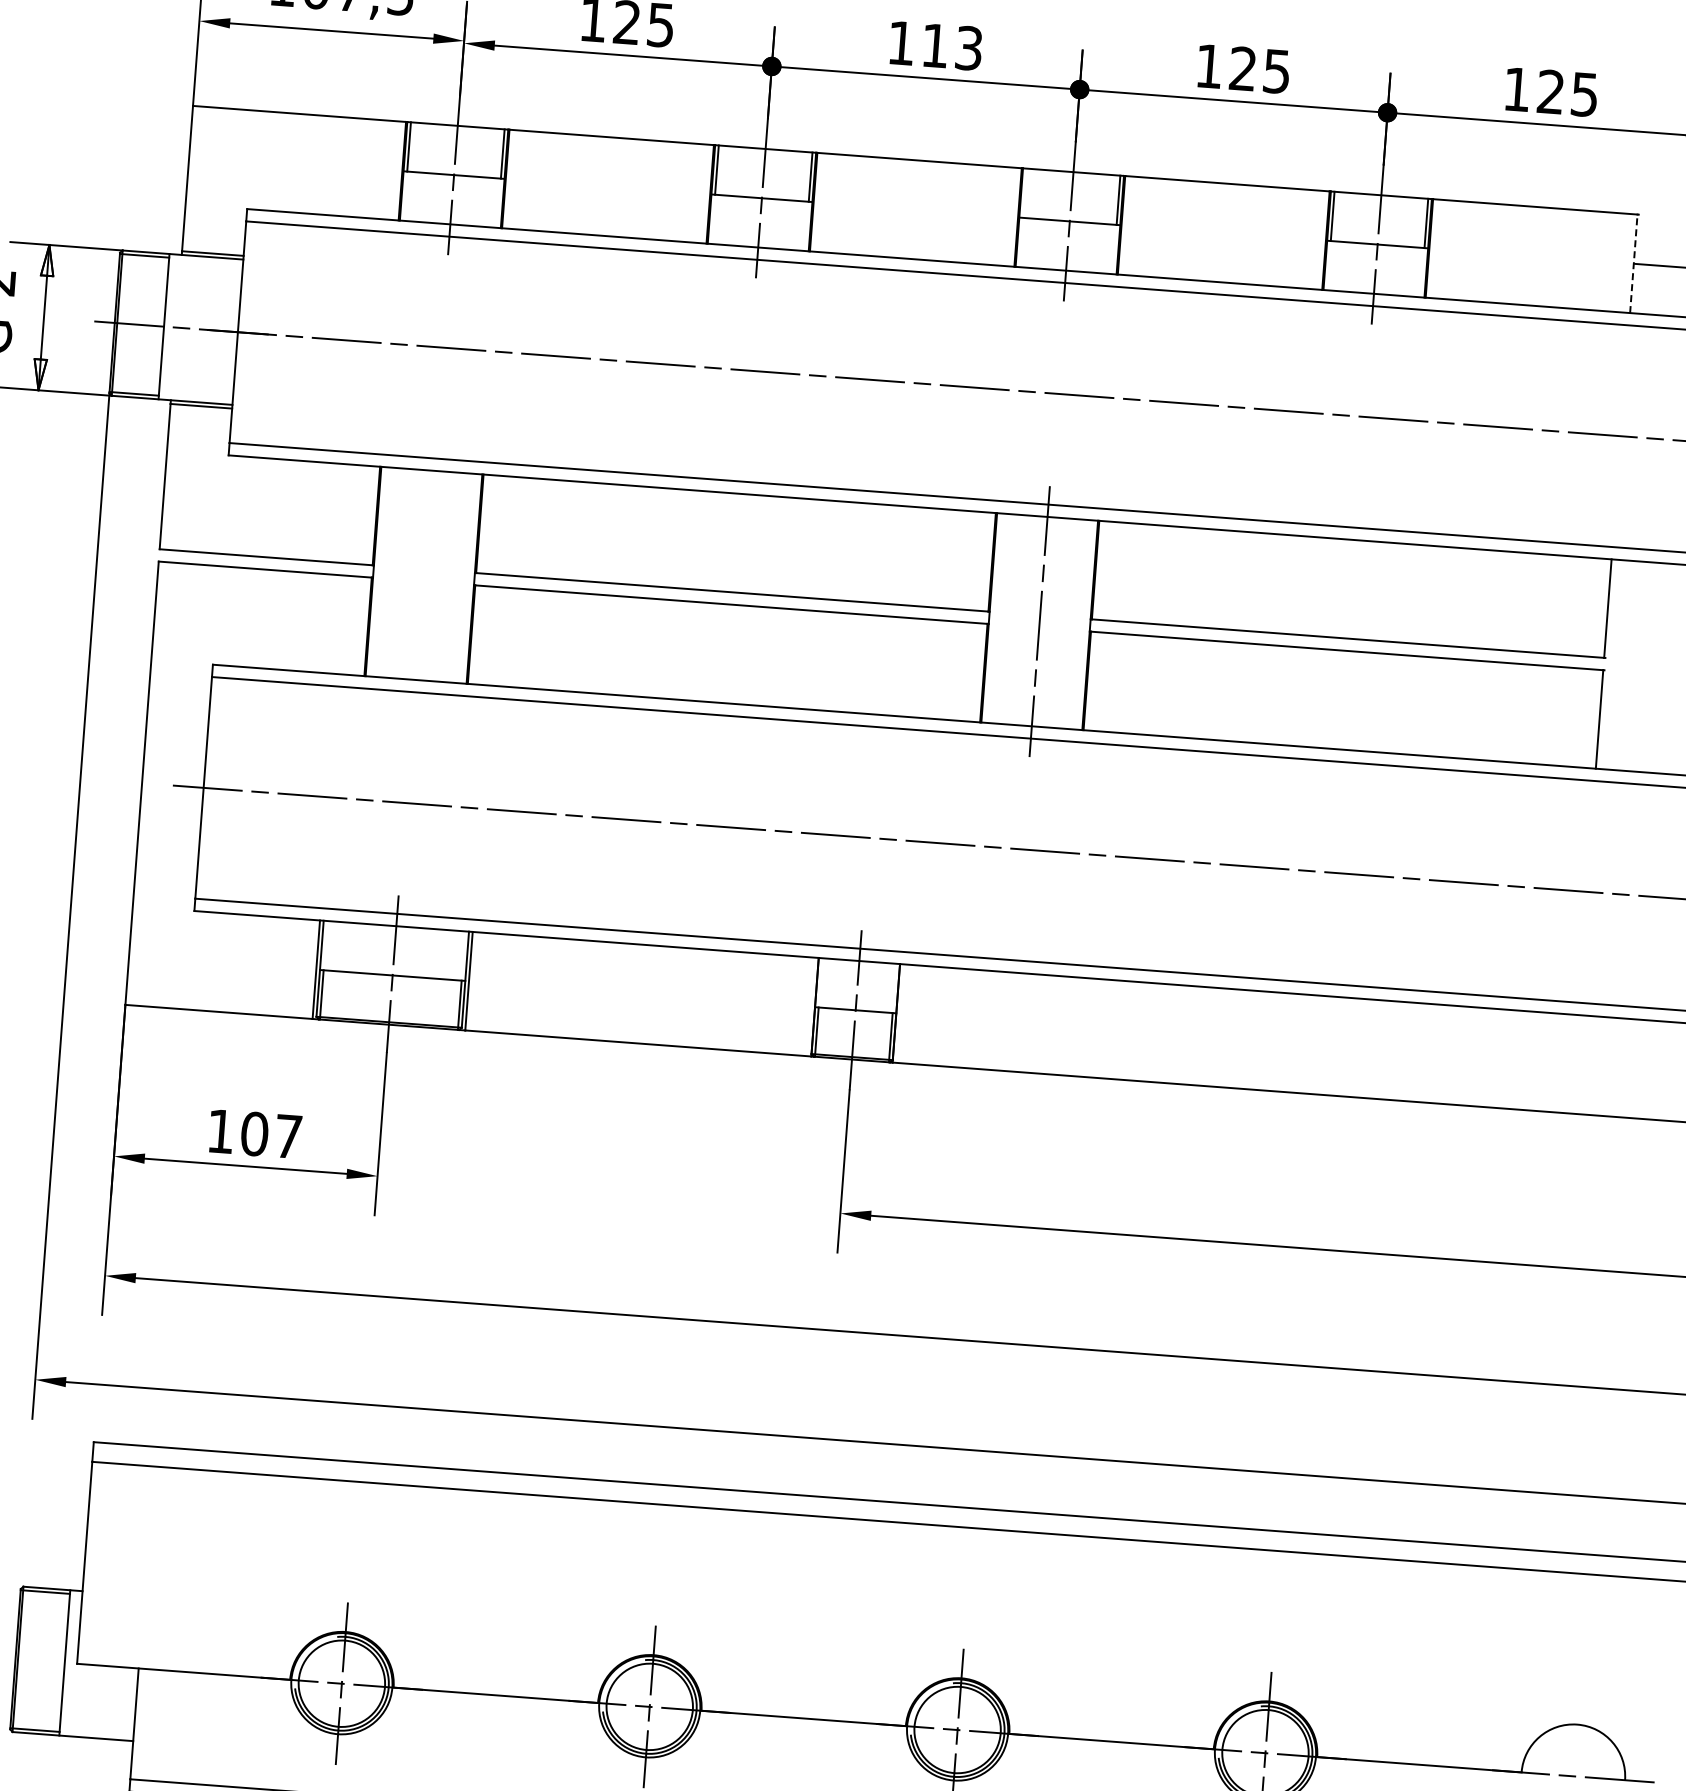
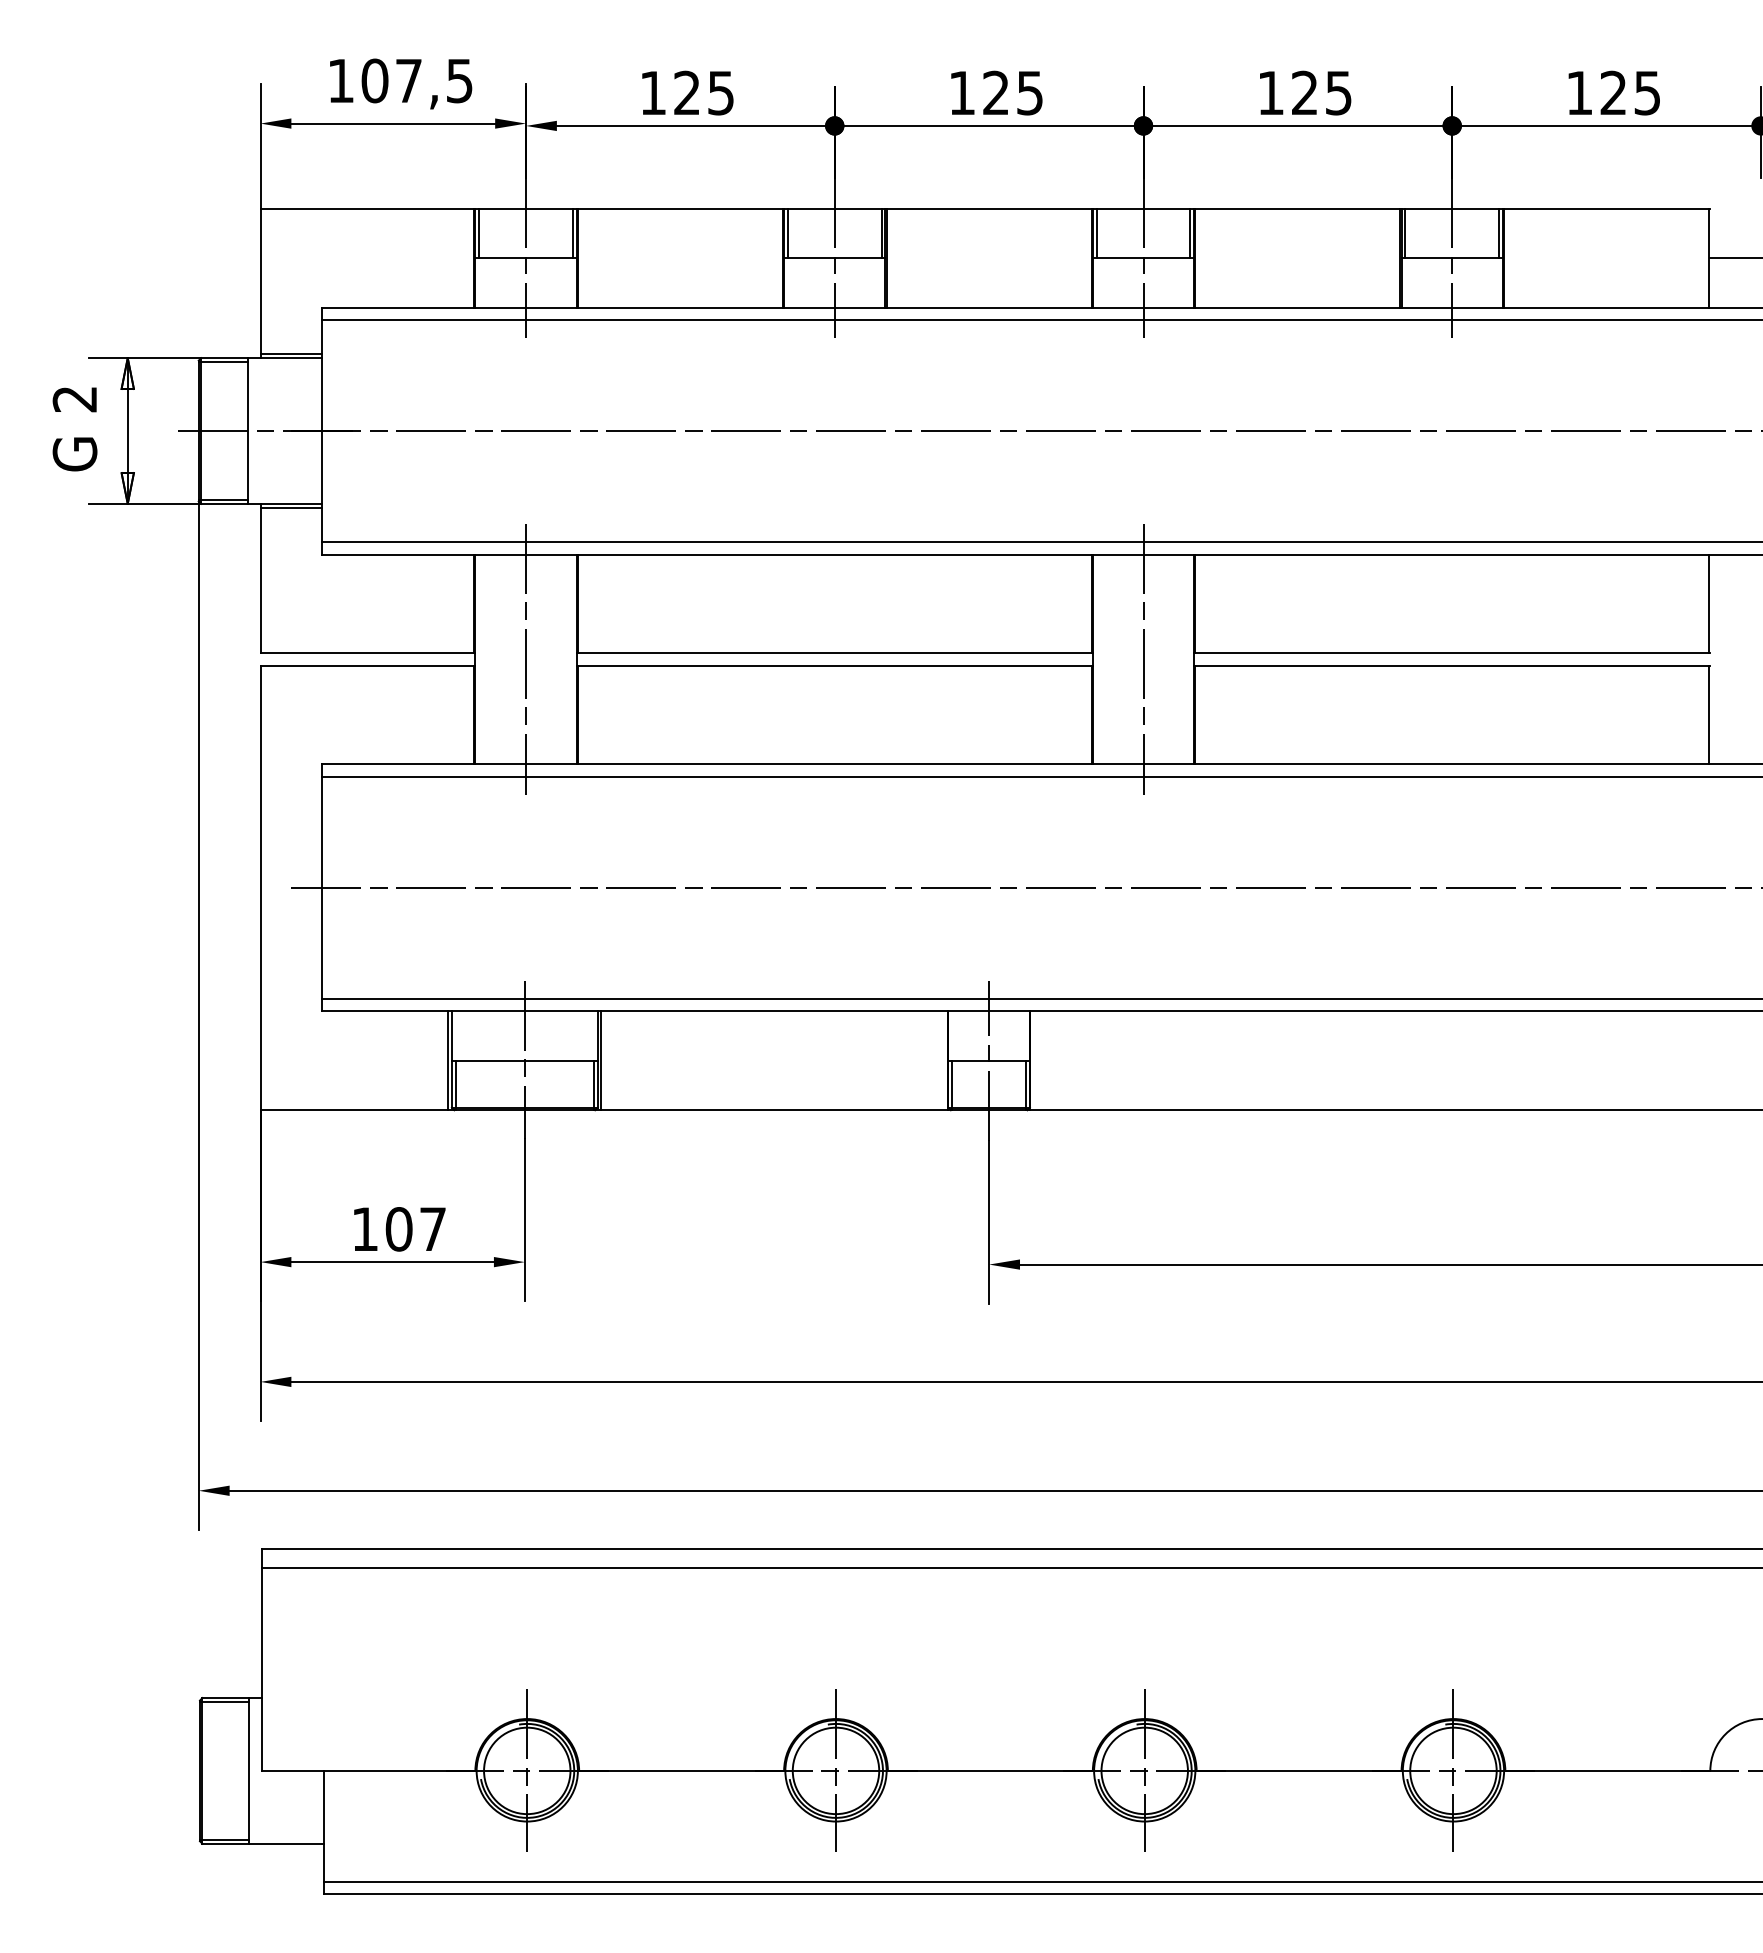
text: (951, 46) -> (1012, 92), 113 -> 125
line: (1024, 193) -> (1096, 233), added
line: (1634, 263) -> (1709, 257), dashed -> solid
line: (424, 575) -> (526, 659), added

